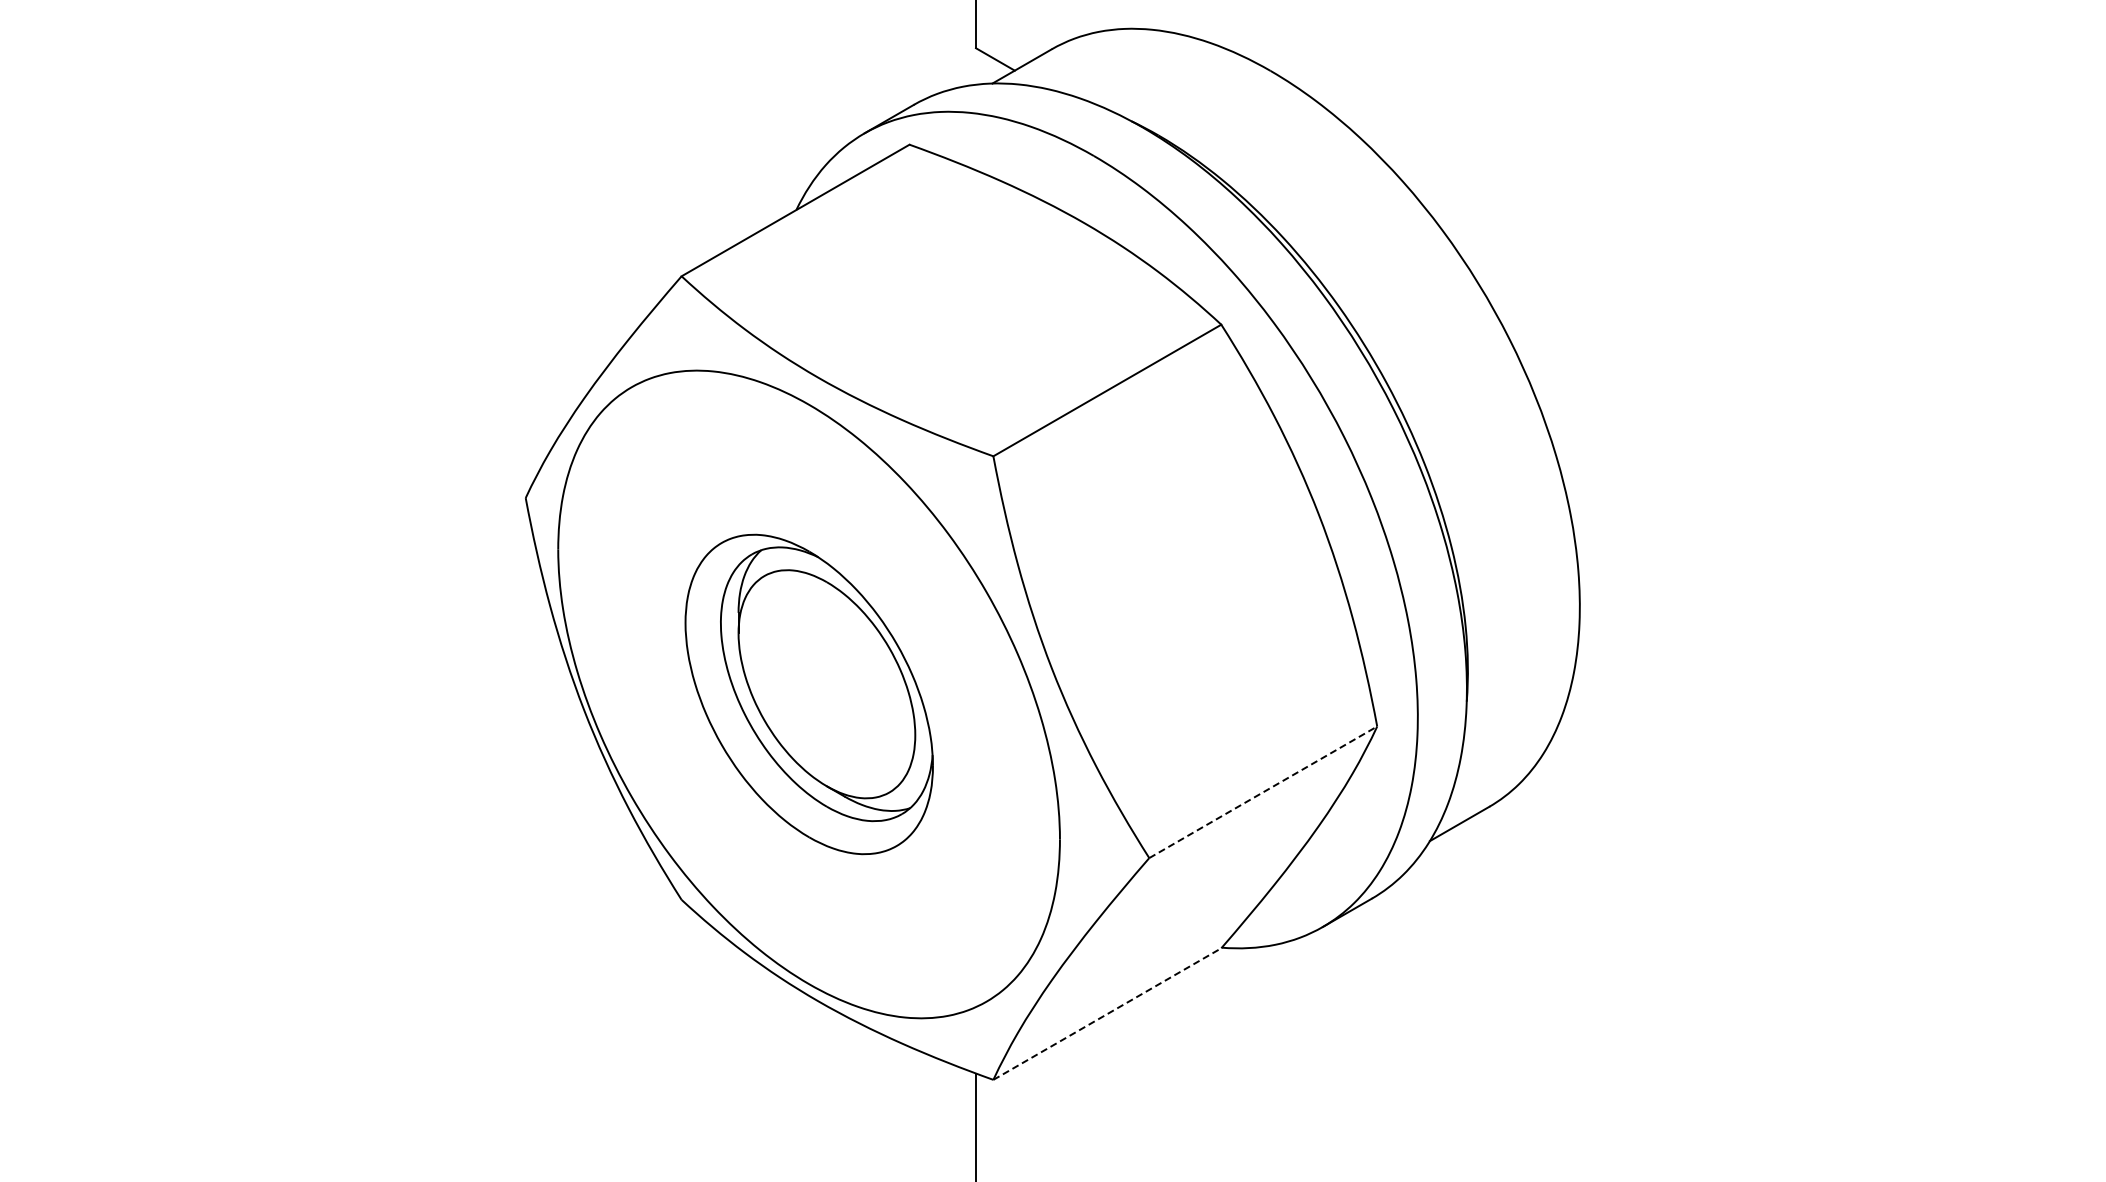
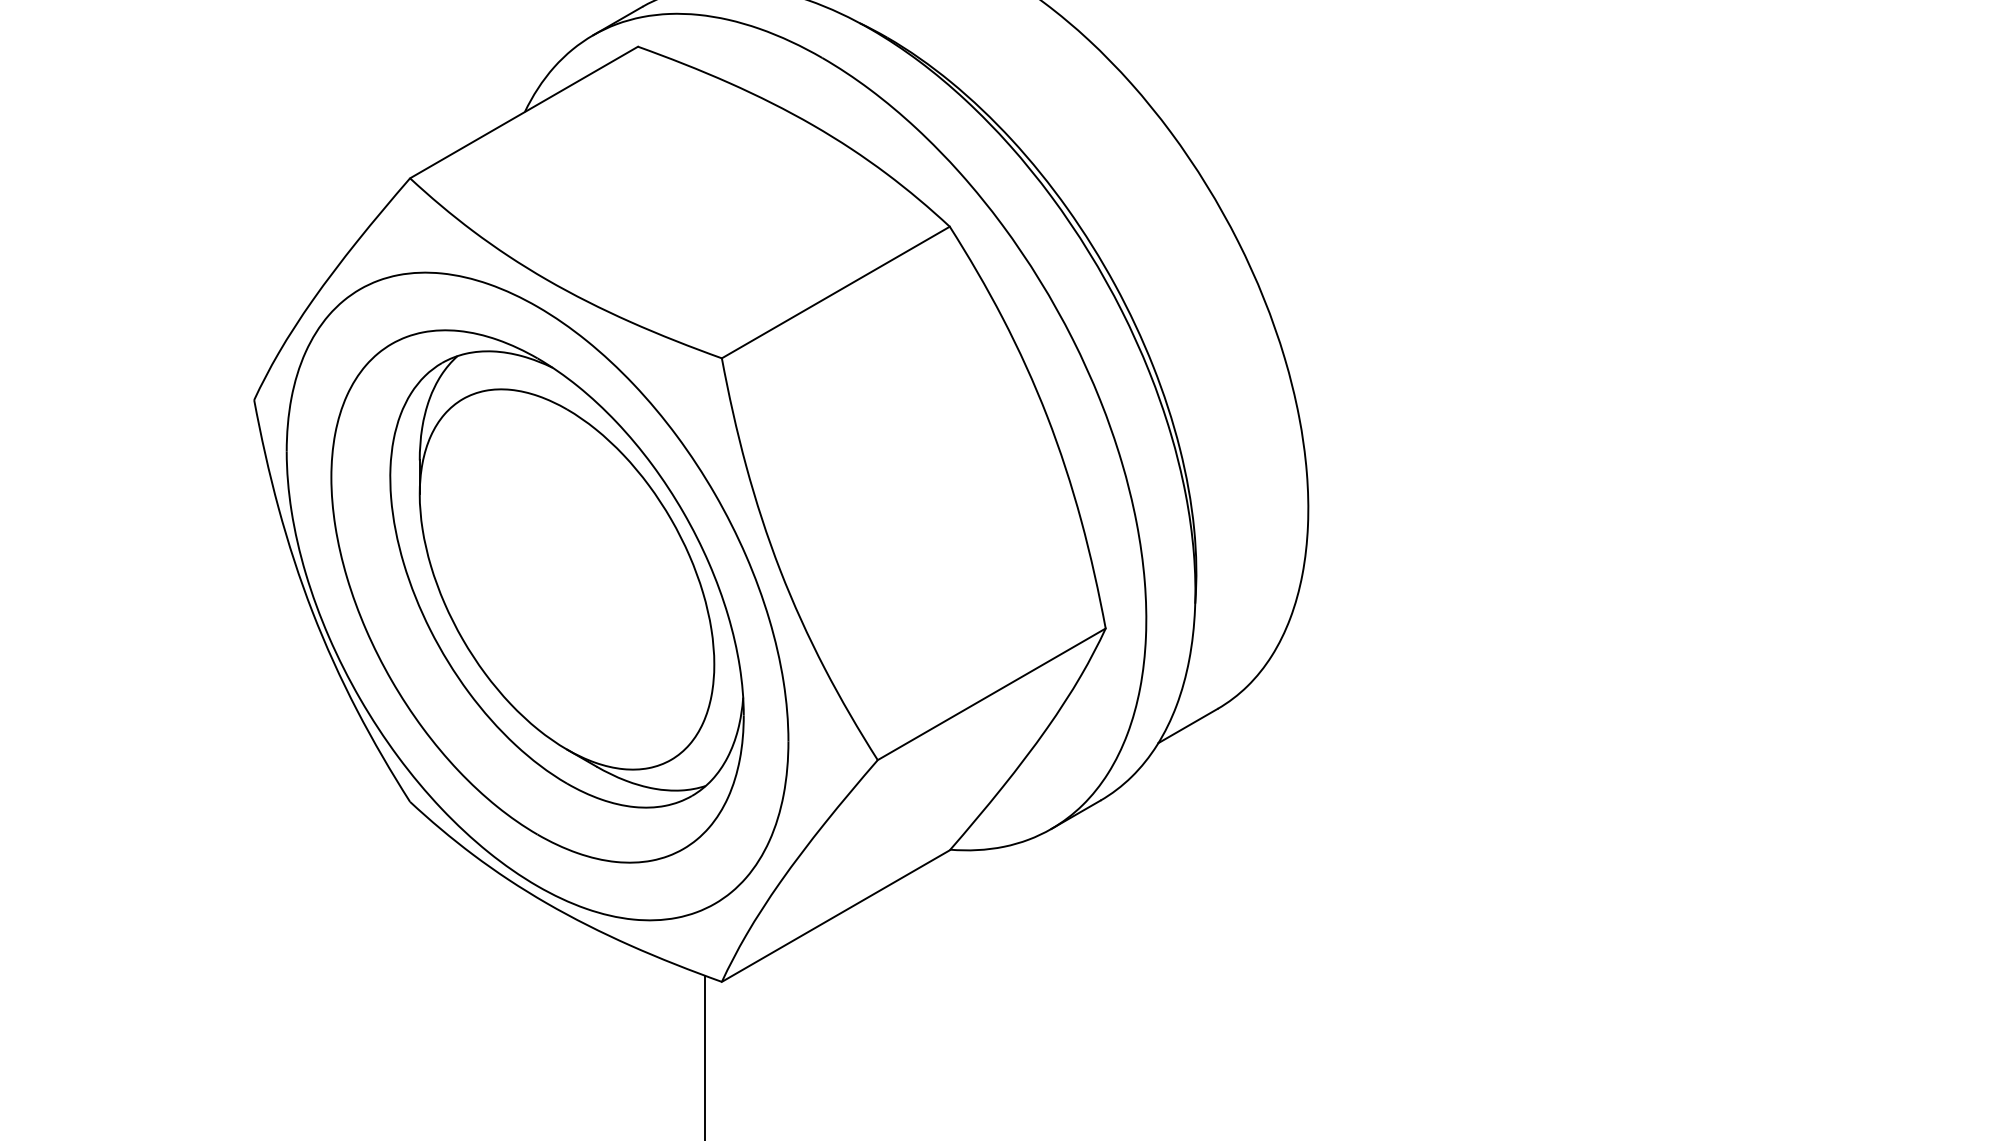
part: (809, 694) -> (537, 596), size x1.67
line: (1263, 792) -> (991, 694), dashed -> solid
line: (1107, 1014) -> (835, 916), dashed -> solid

